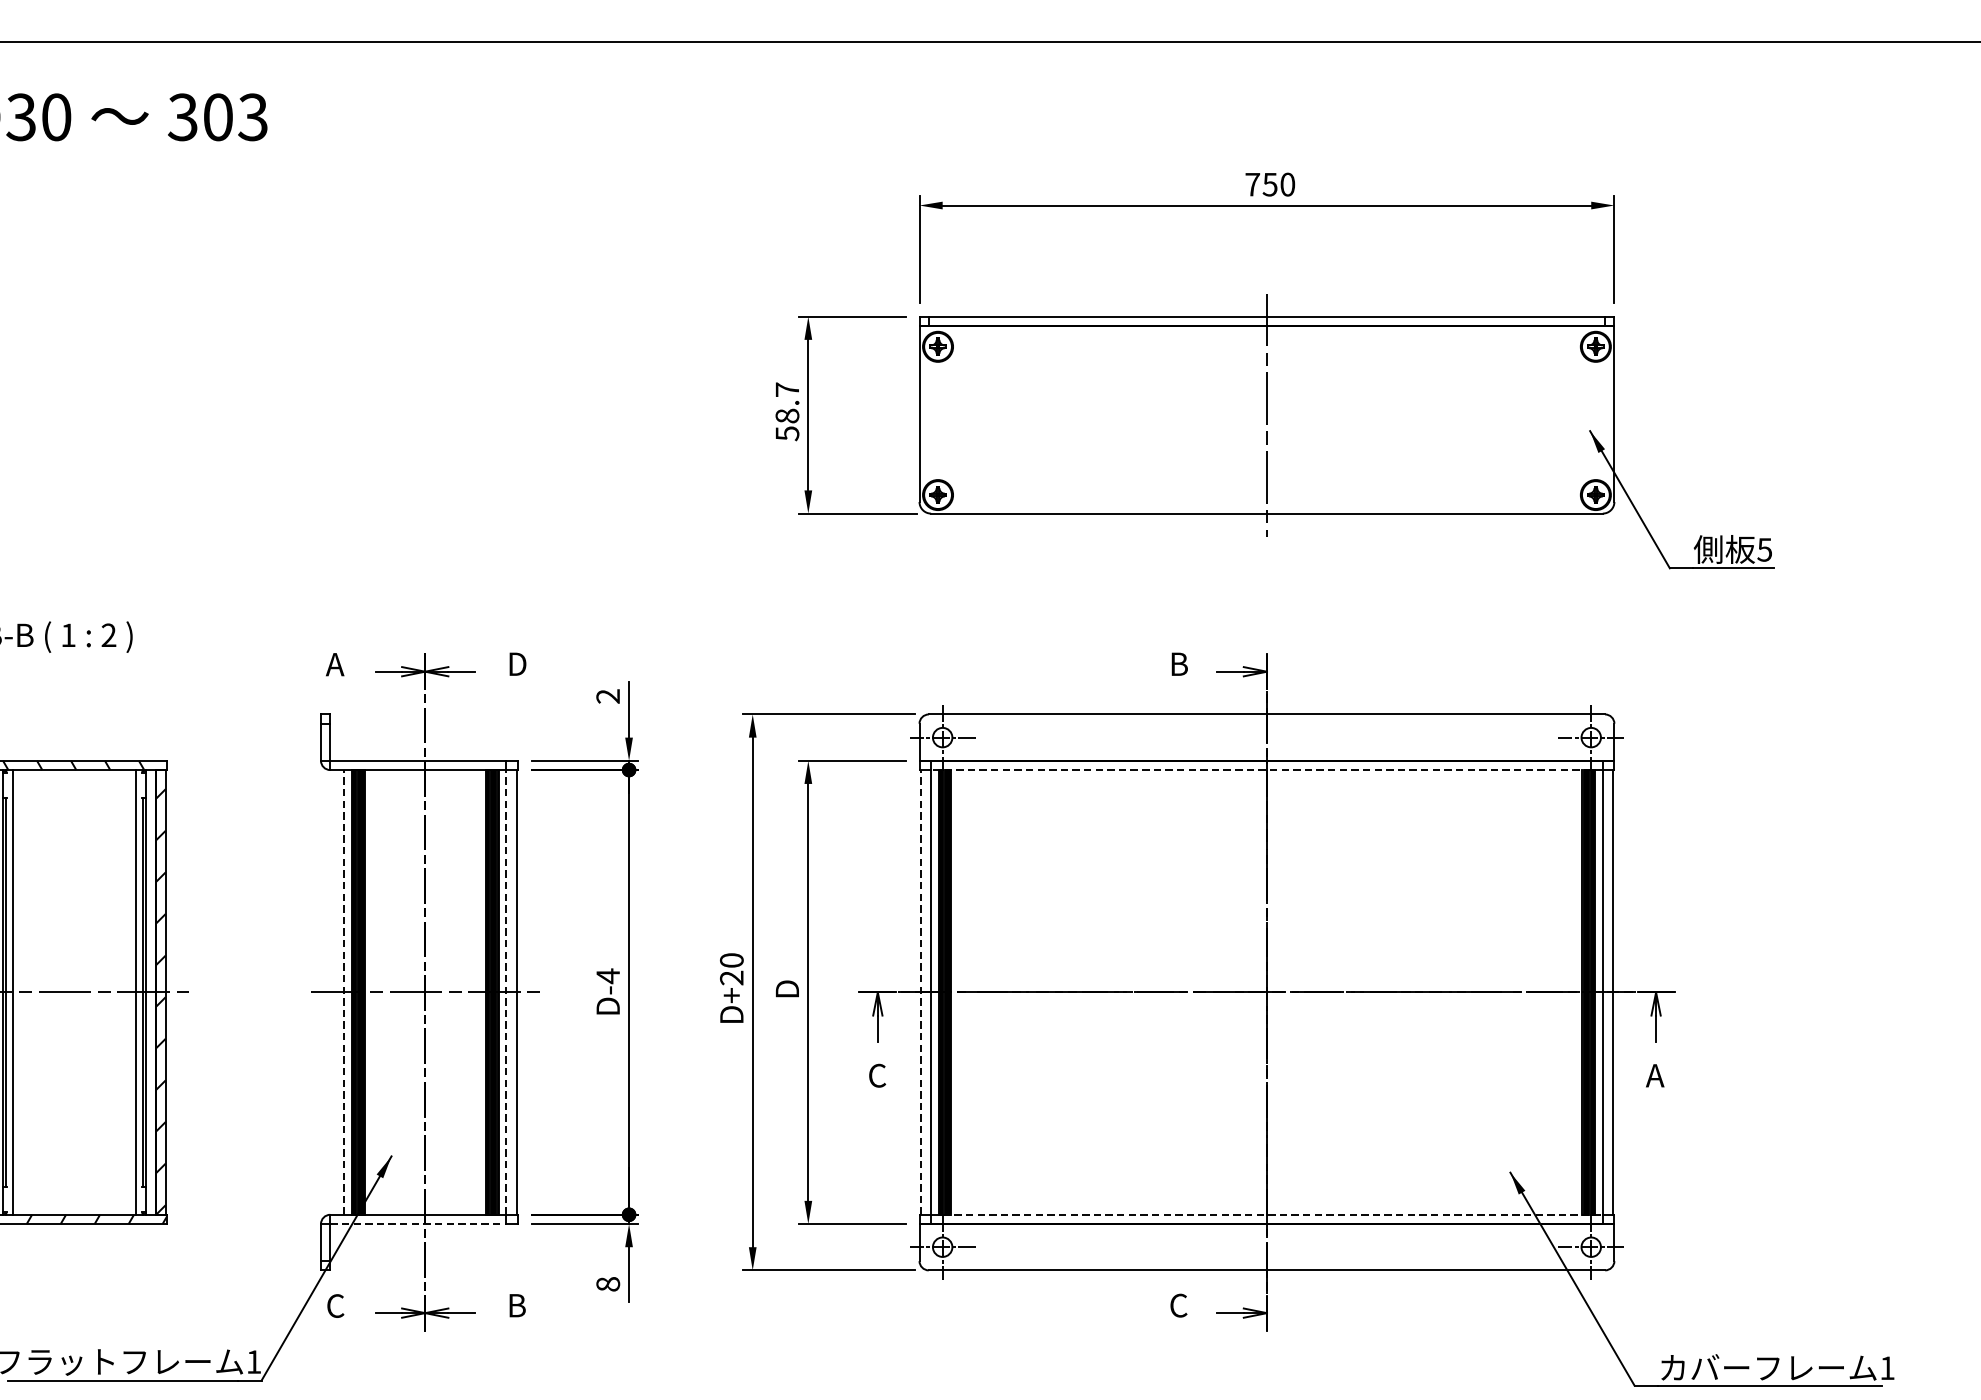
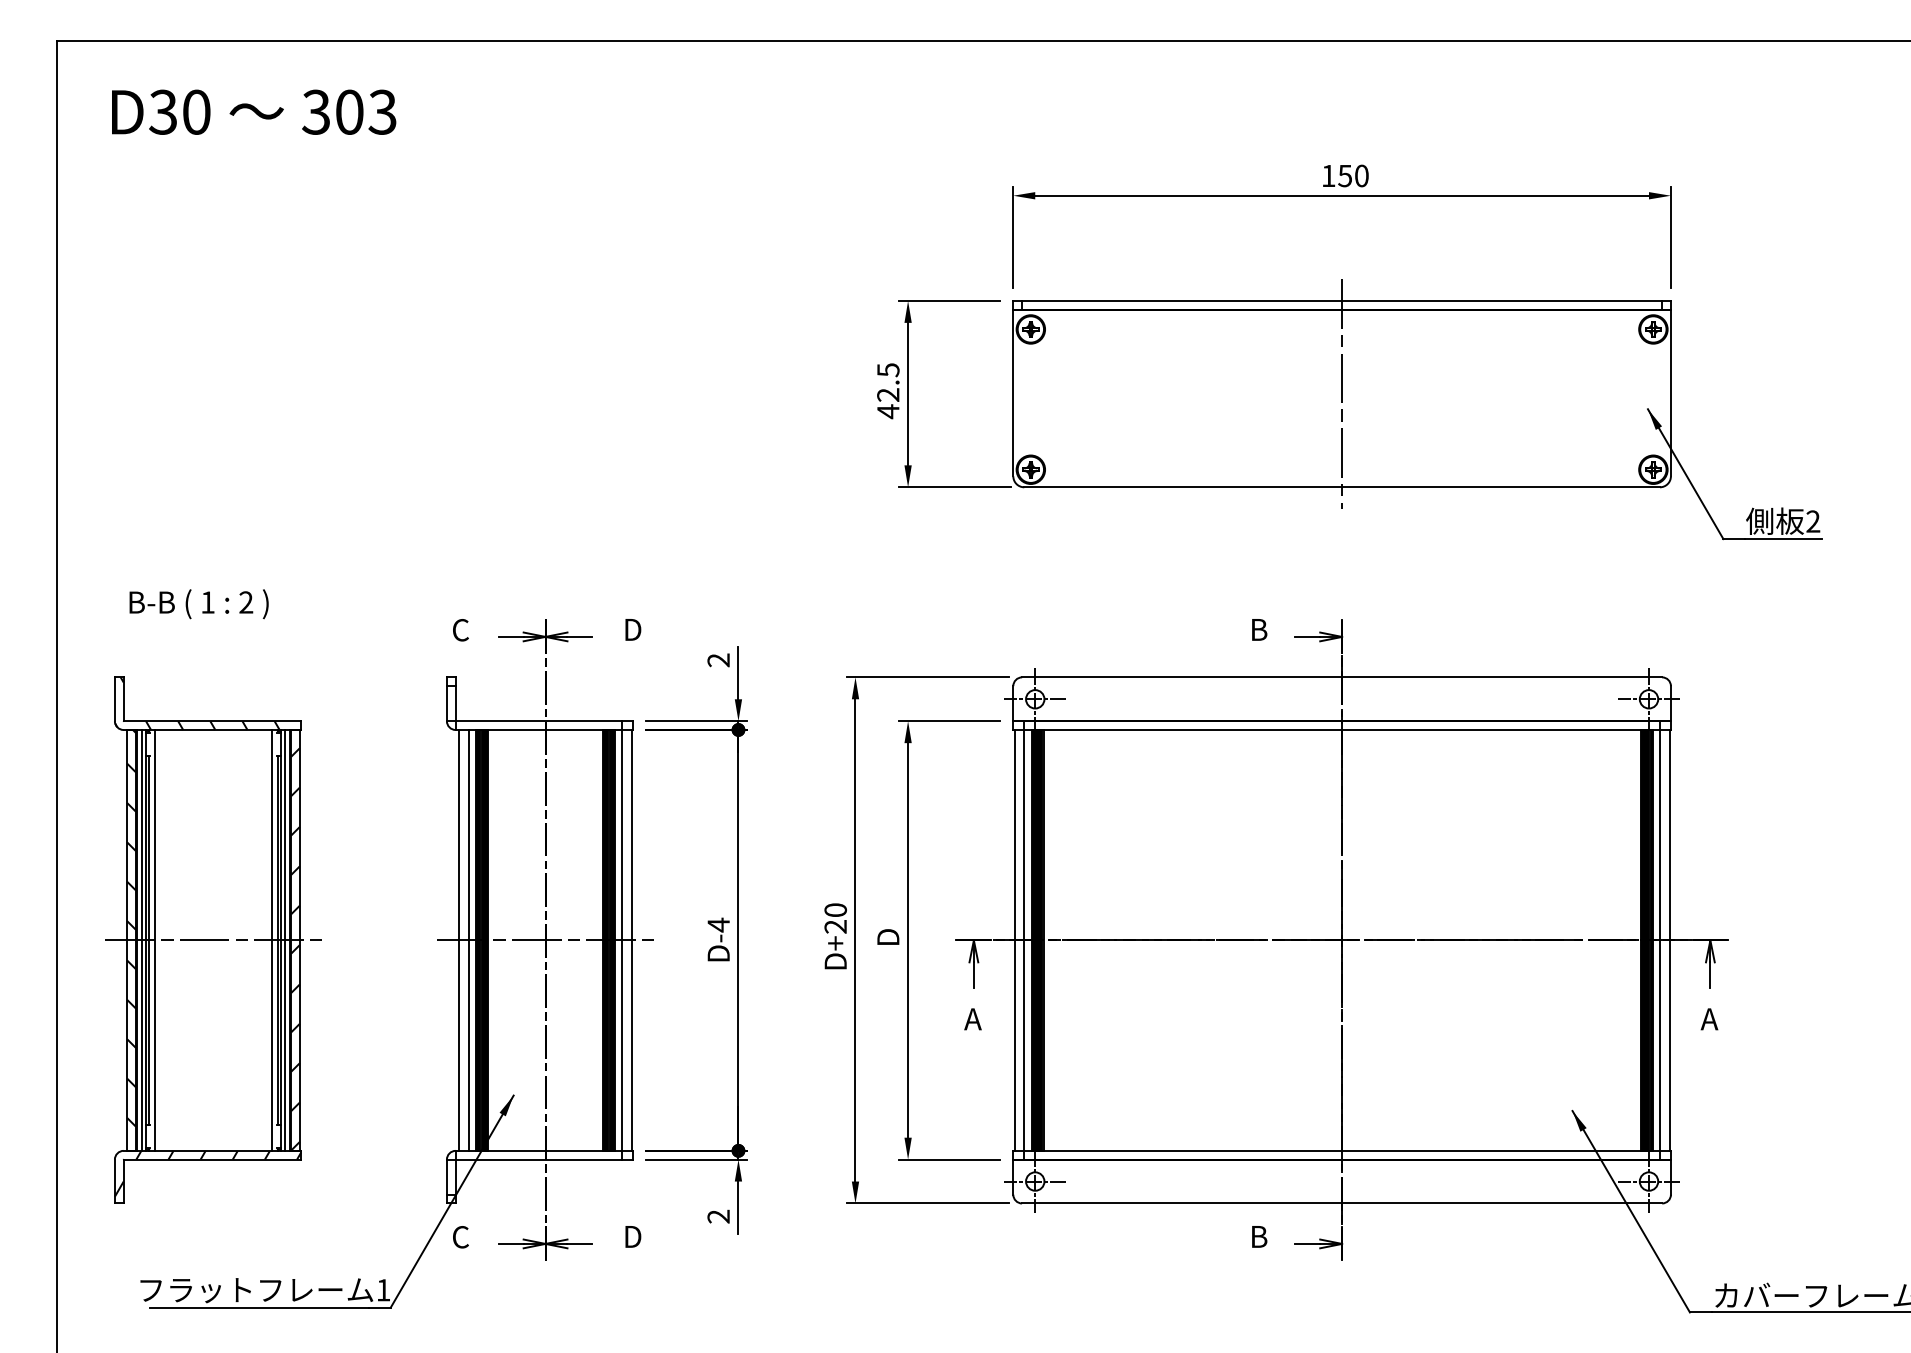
text: (1252, 184) -> (1328, 175), 750 -> 150
text: (787, 412) -> (888, 391), 58.7 -> 42.5
text: (1765, 549) -> (1813, 521), 5 -> 2
text: (334, 664) -> (459, 630), A -> C
line: (1267, 769) -> (1342, 729), dashed -> solid
line: (150, 991) -> (285, 939), added
line: (334, 991) -> (459, 939), added
line: (343, 991) -> (468, 939), dashed -> solid
line: (506, 991) -> (622, 939), dashed -> solid
line: (920, 991) -> (1014, 939), dashed -> solid
text: (876, 1075) -> (972, 1019), C -> A
line: (1267, 1214) -> (1342, 1150), dashed -> solid
line: (418, 1223) -> (539, 1159), dashed -> solid
text: (607, 1284) -> (718, 1216), 8 -> 2
text: (519, 1305) -> (634, 1236), B -> D
text: (1178, 1305) -> (1258, 1236), C -> B

